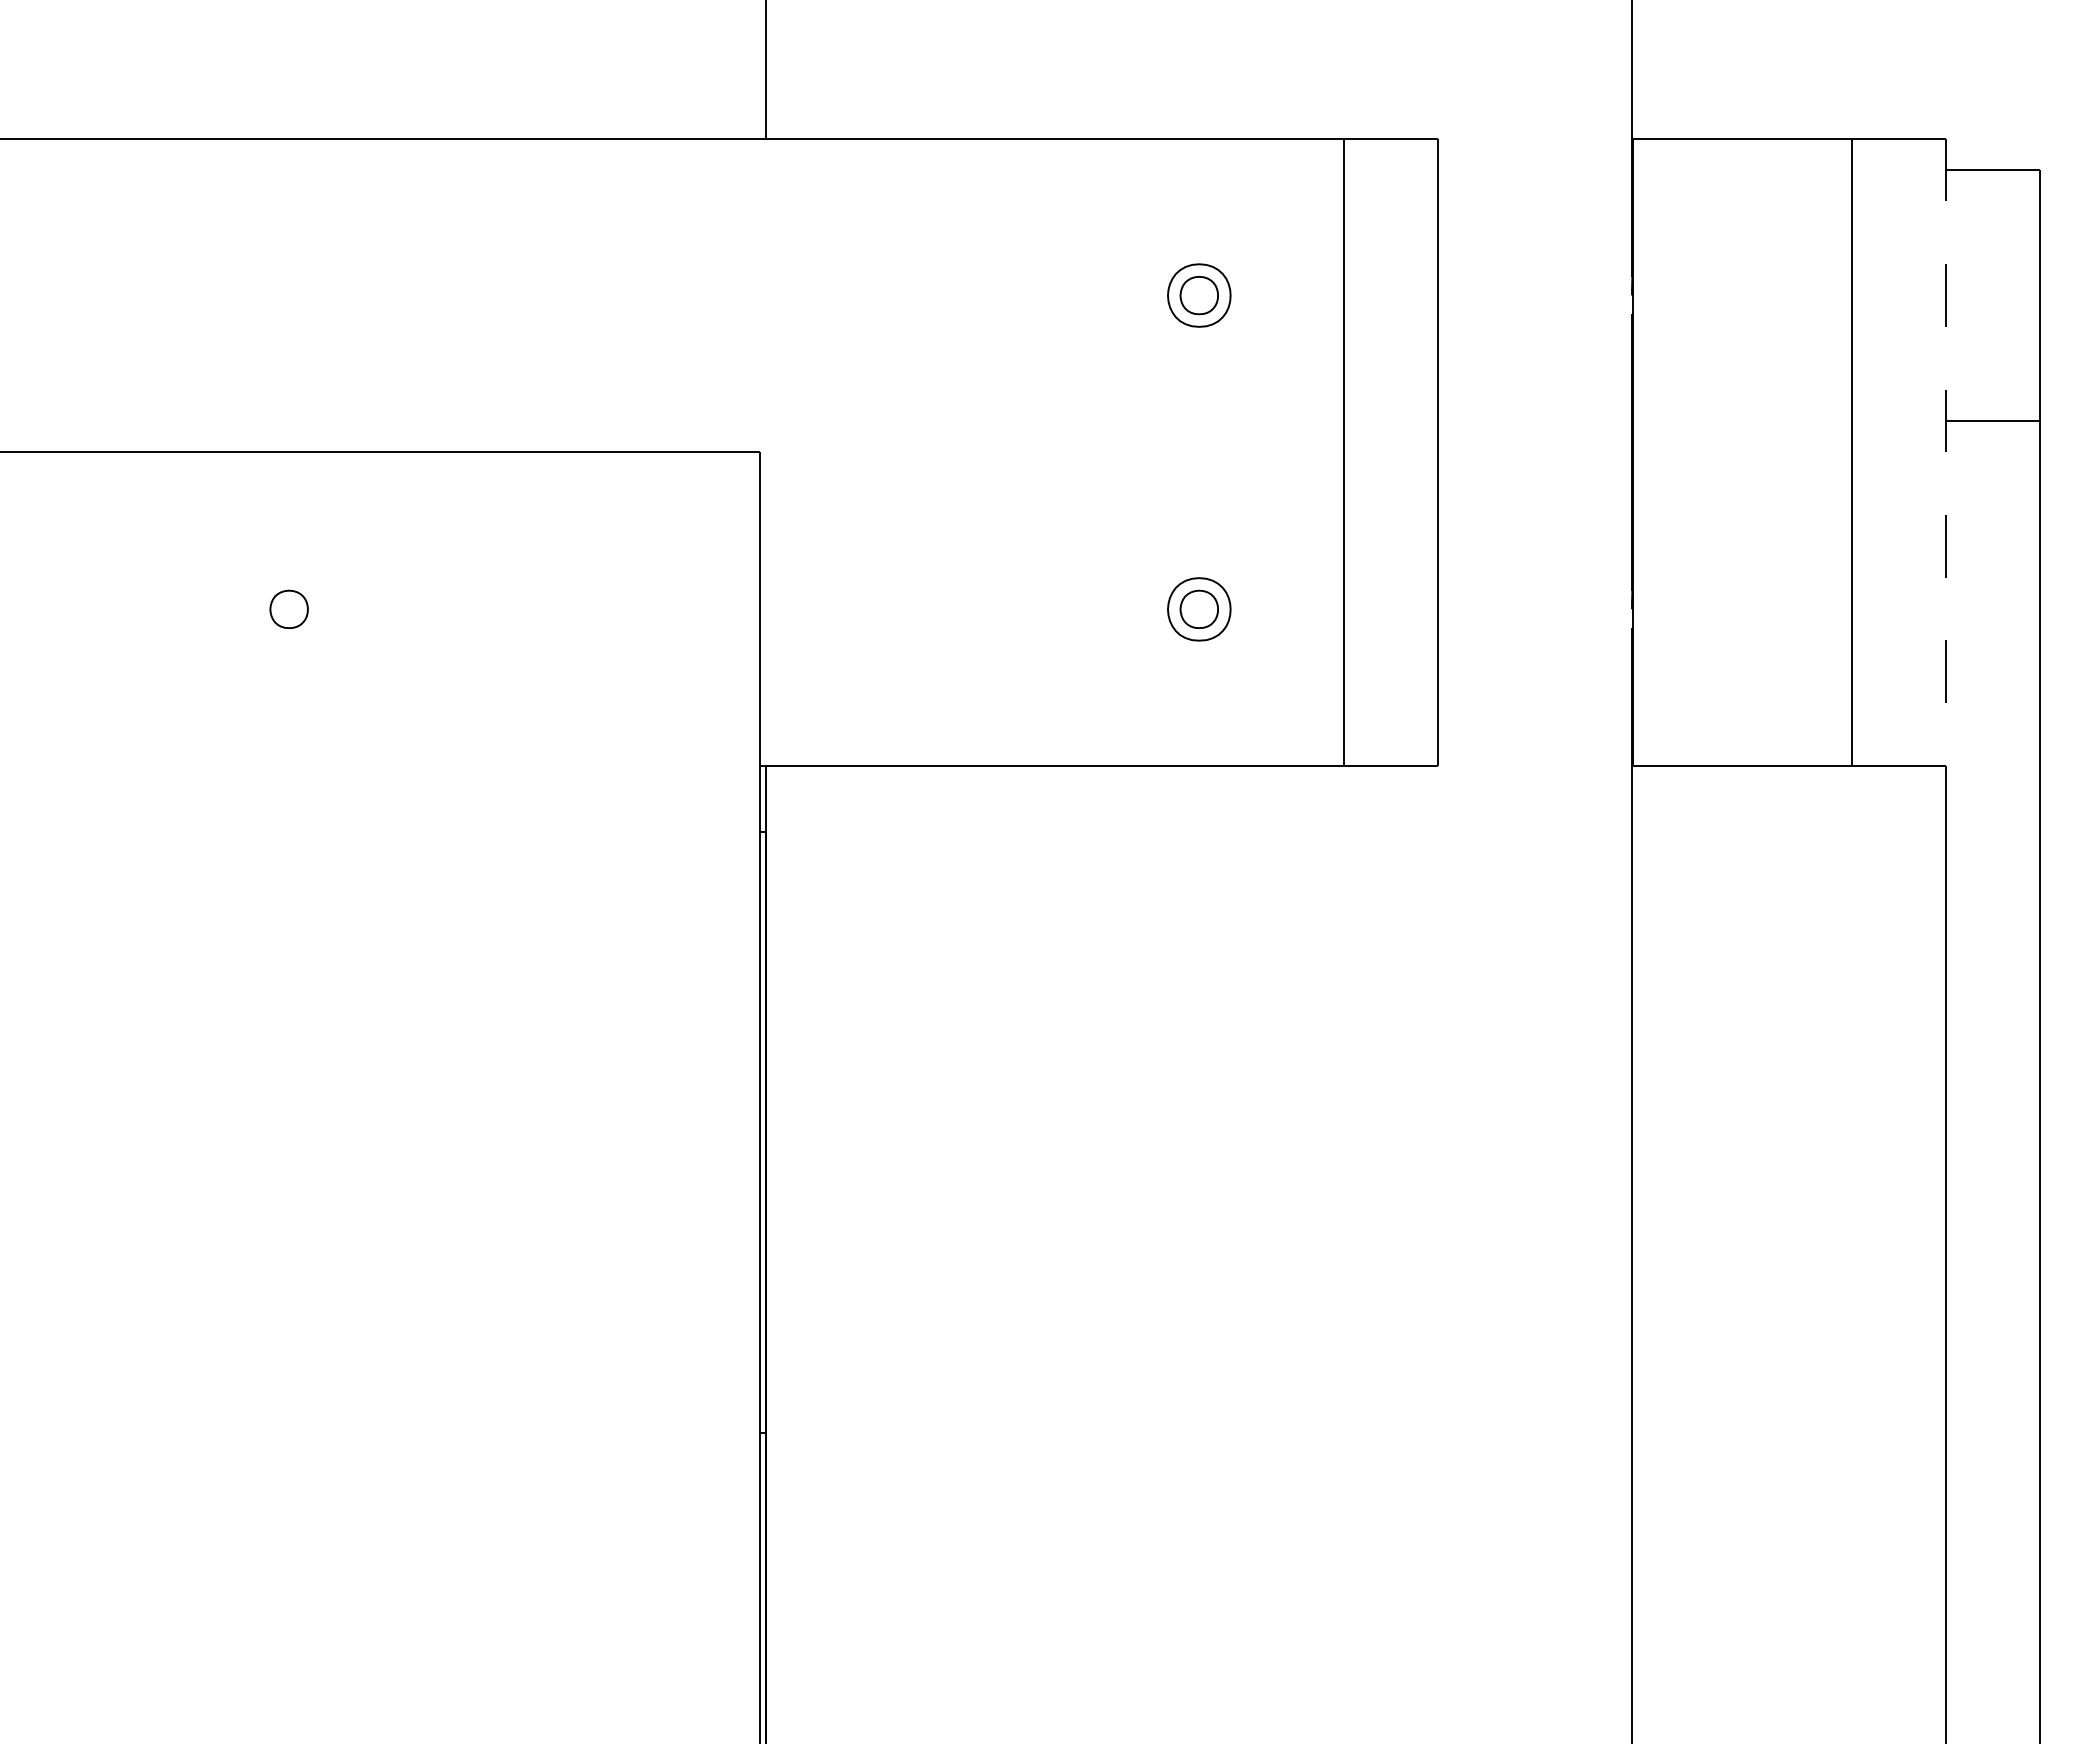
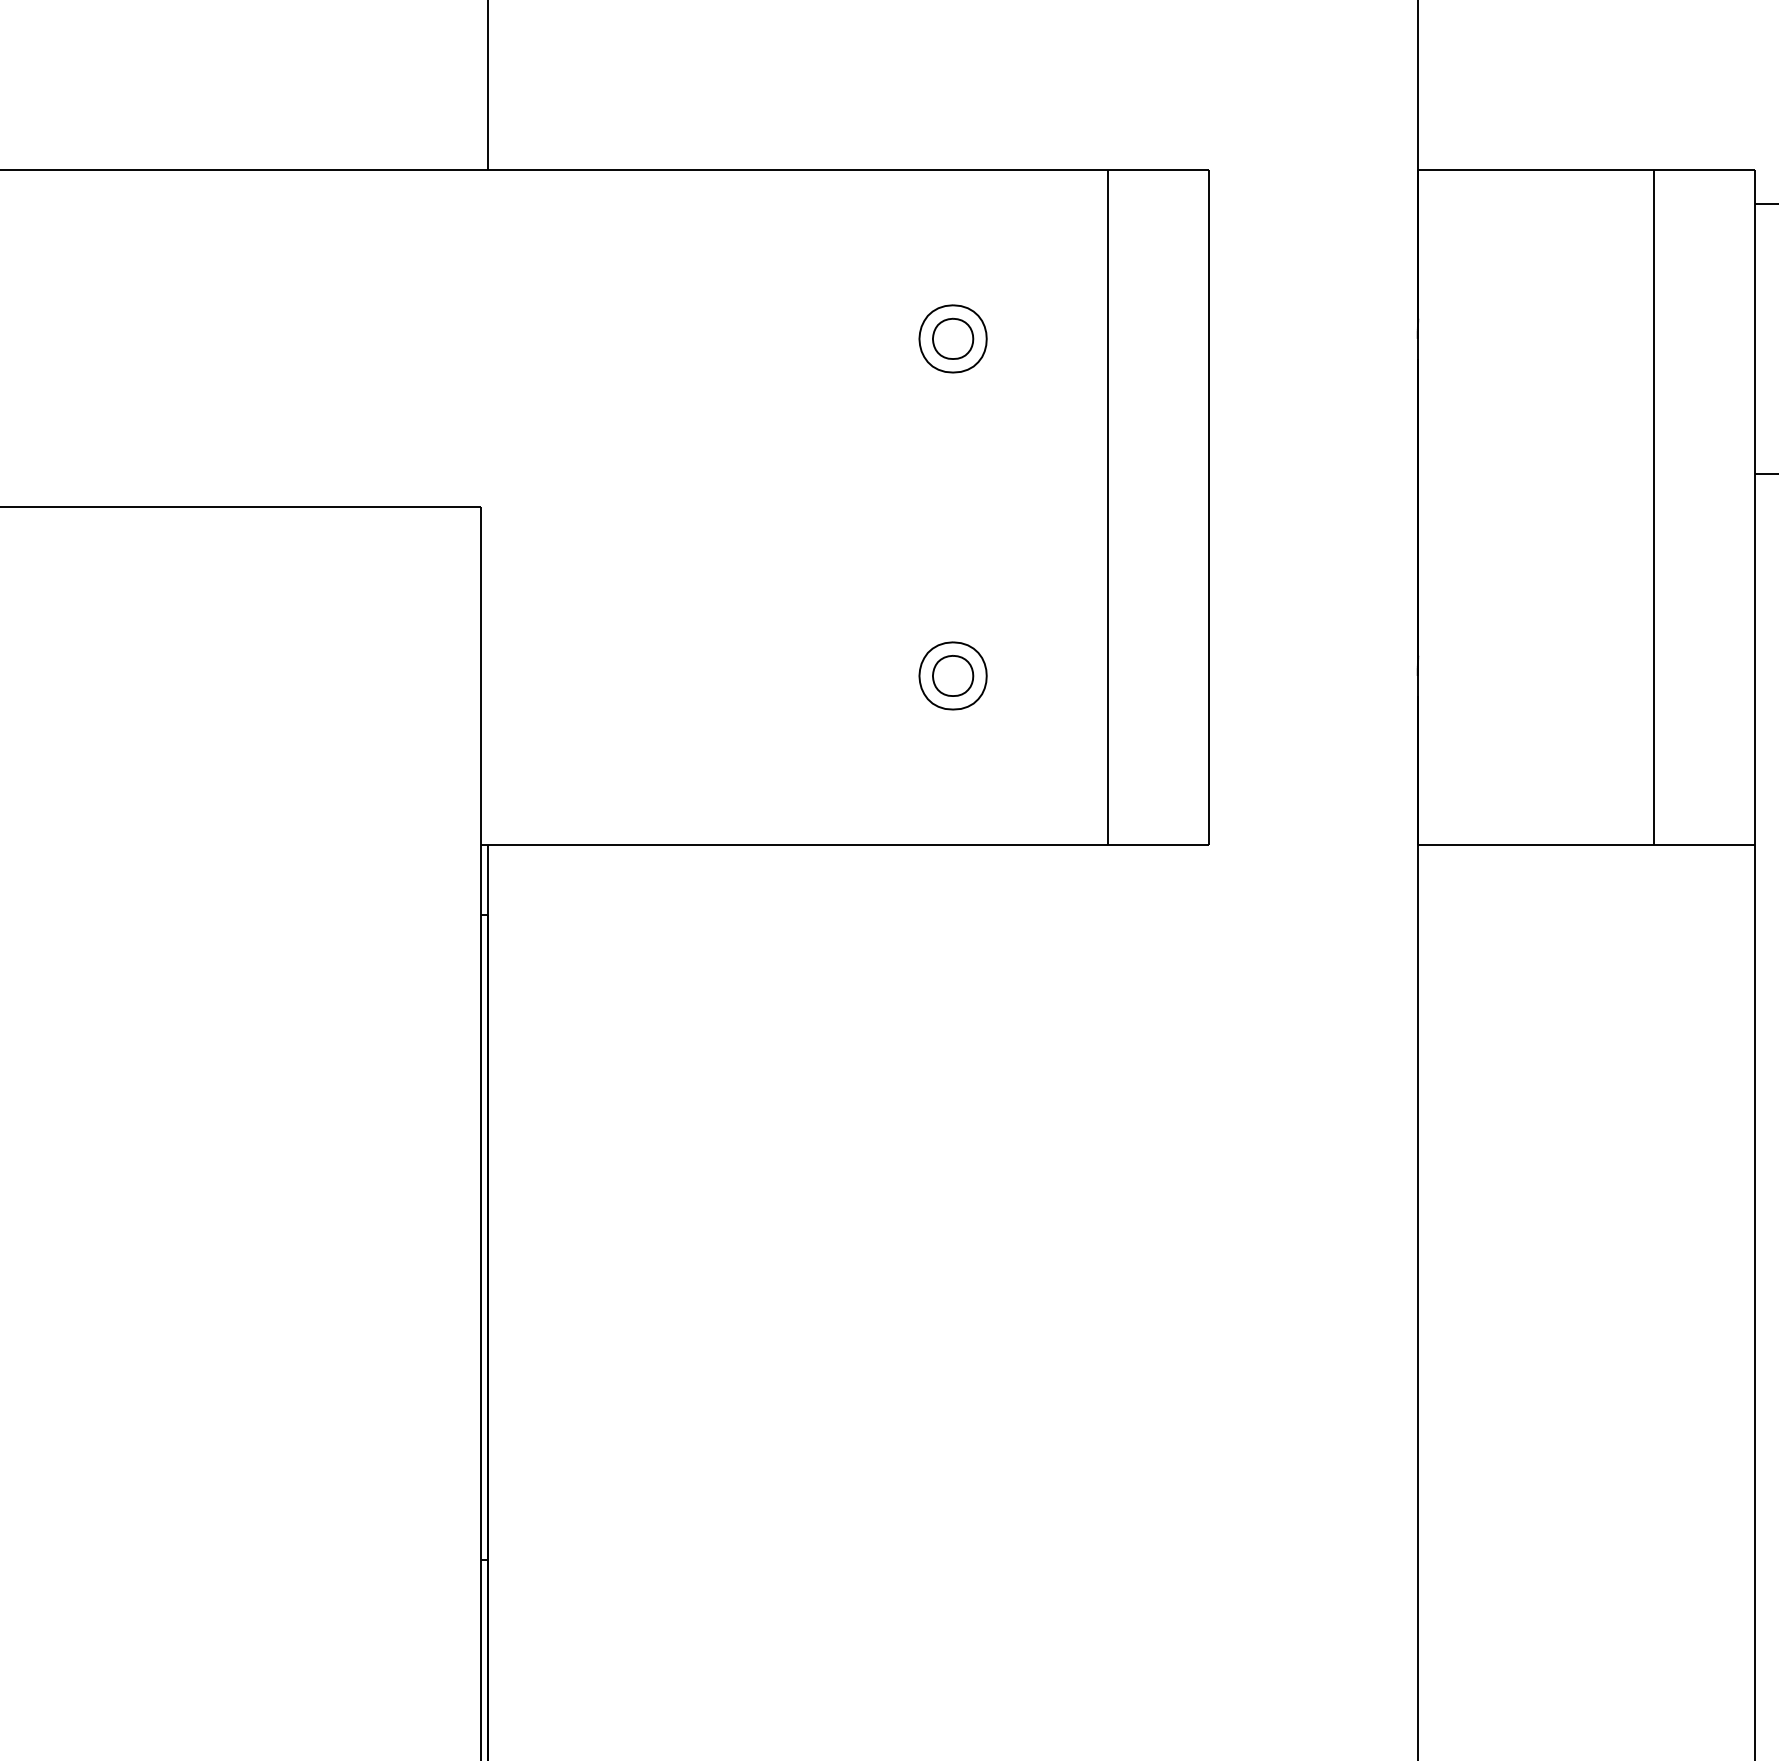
line: (1946, 452) -> (1755, 507), dashed -> solid

